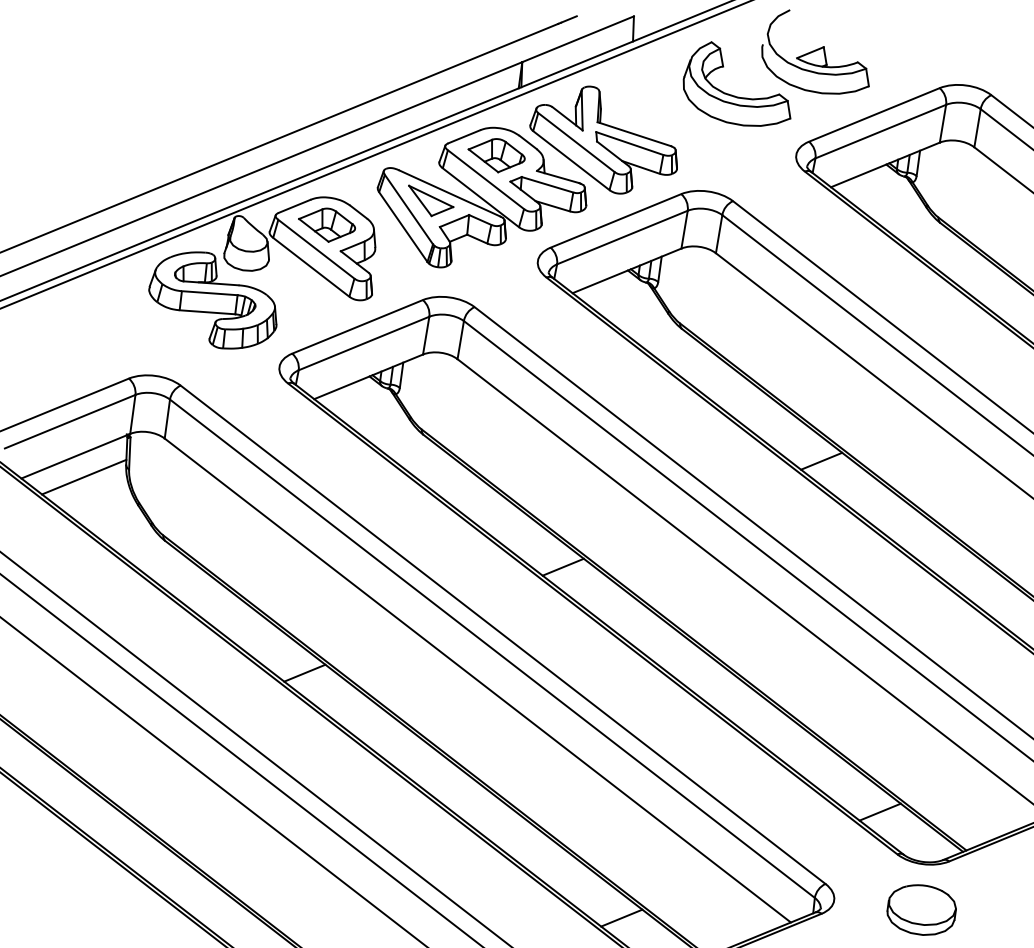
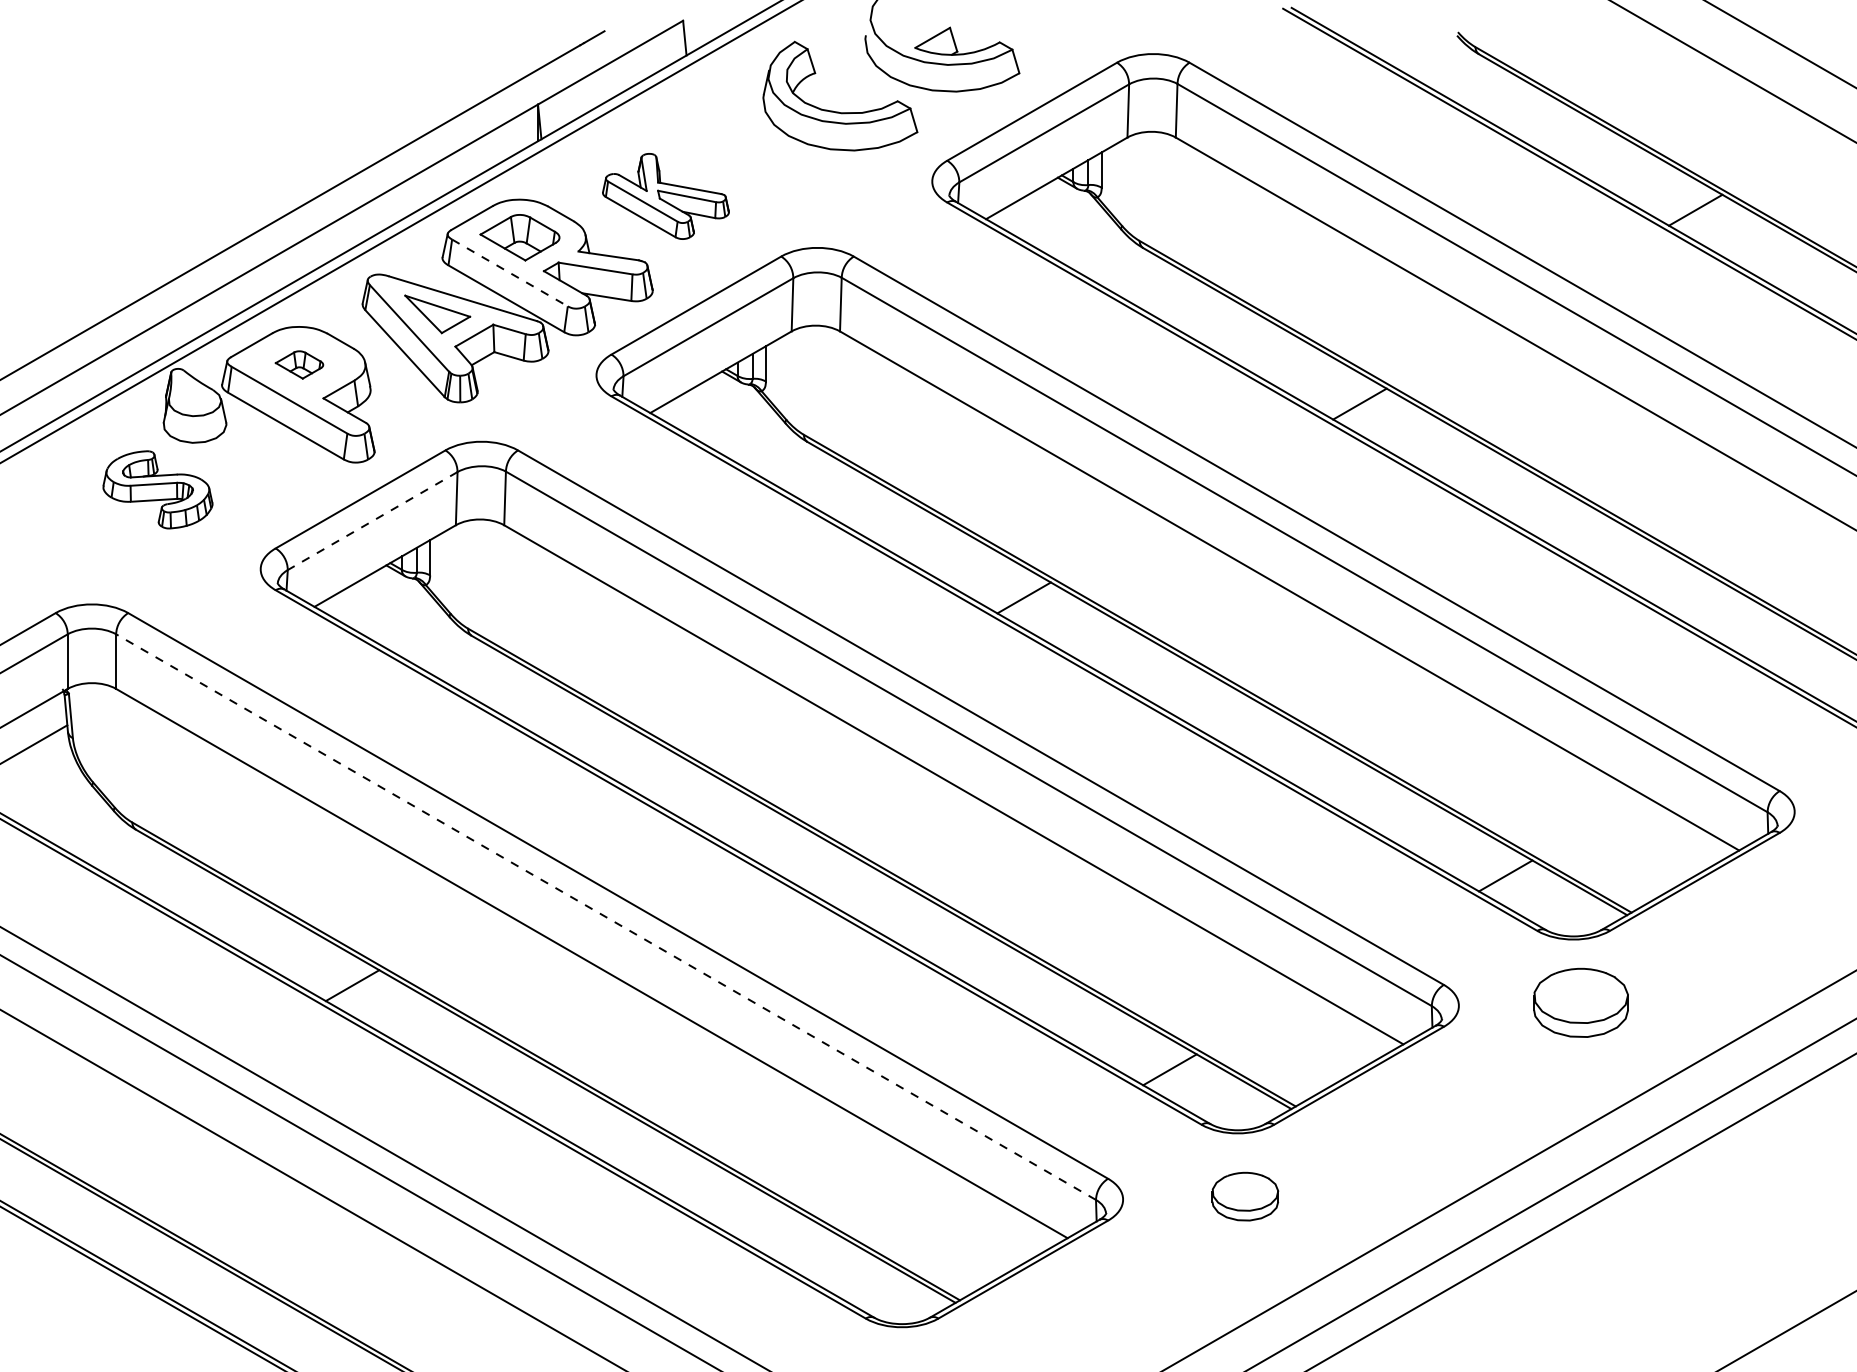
part: (604, 140) -> (665, 196), size x0.6
line: (485, 179) -> (509, 272), solid -> dashed
part: (326, 224) -> (299, 364), size x0.6
part: (213, 300) -> (157, 489), size x0.6
line: (363, 343) -> (372, 521), solid -> dashed
line: (563, 567) -> (688, 791), removed
line: (492, 649) -> (606, 917), solid -> dashed
part: (921, 909) -> (1245, 1196), size x0.7
line: (621, 917) -> (833, 1263), removed

